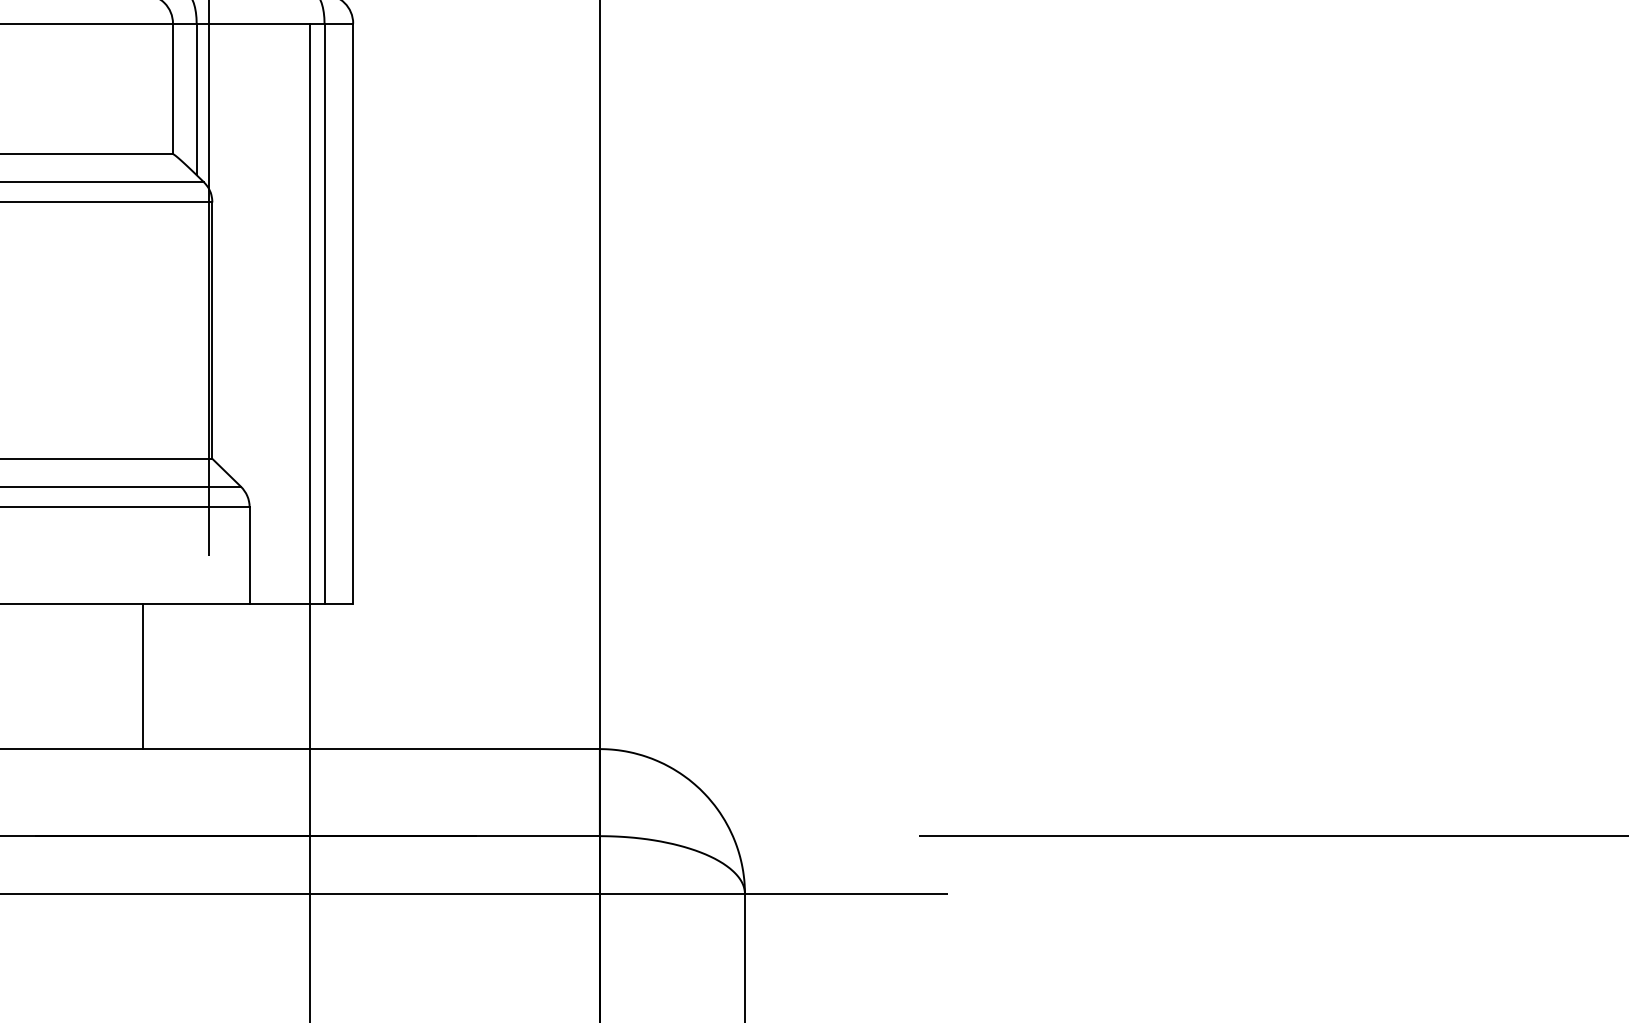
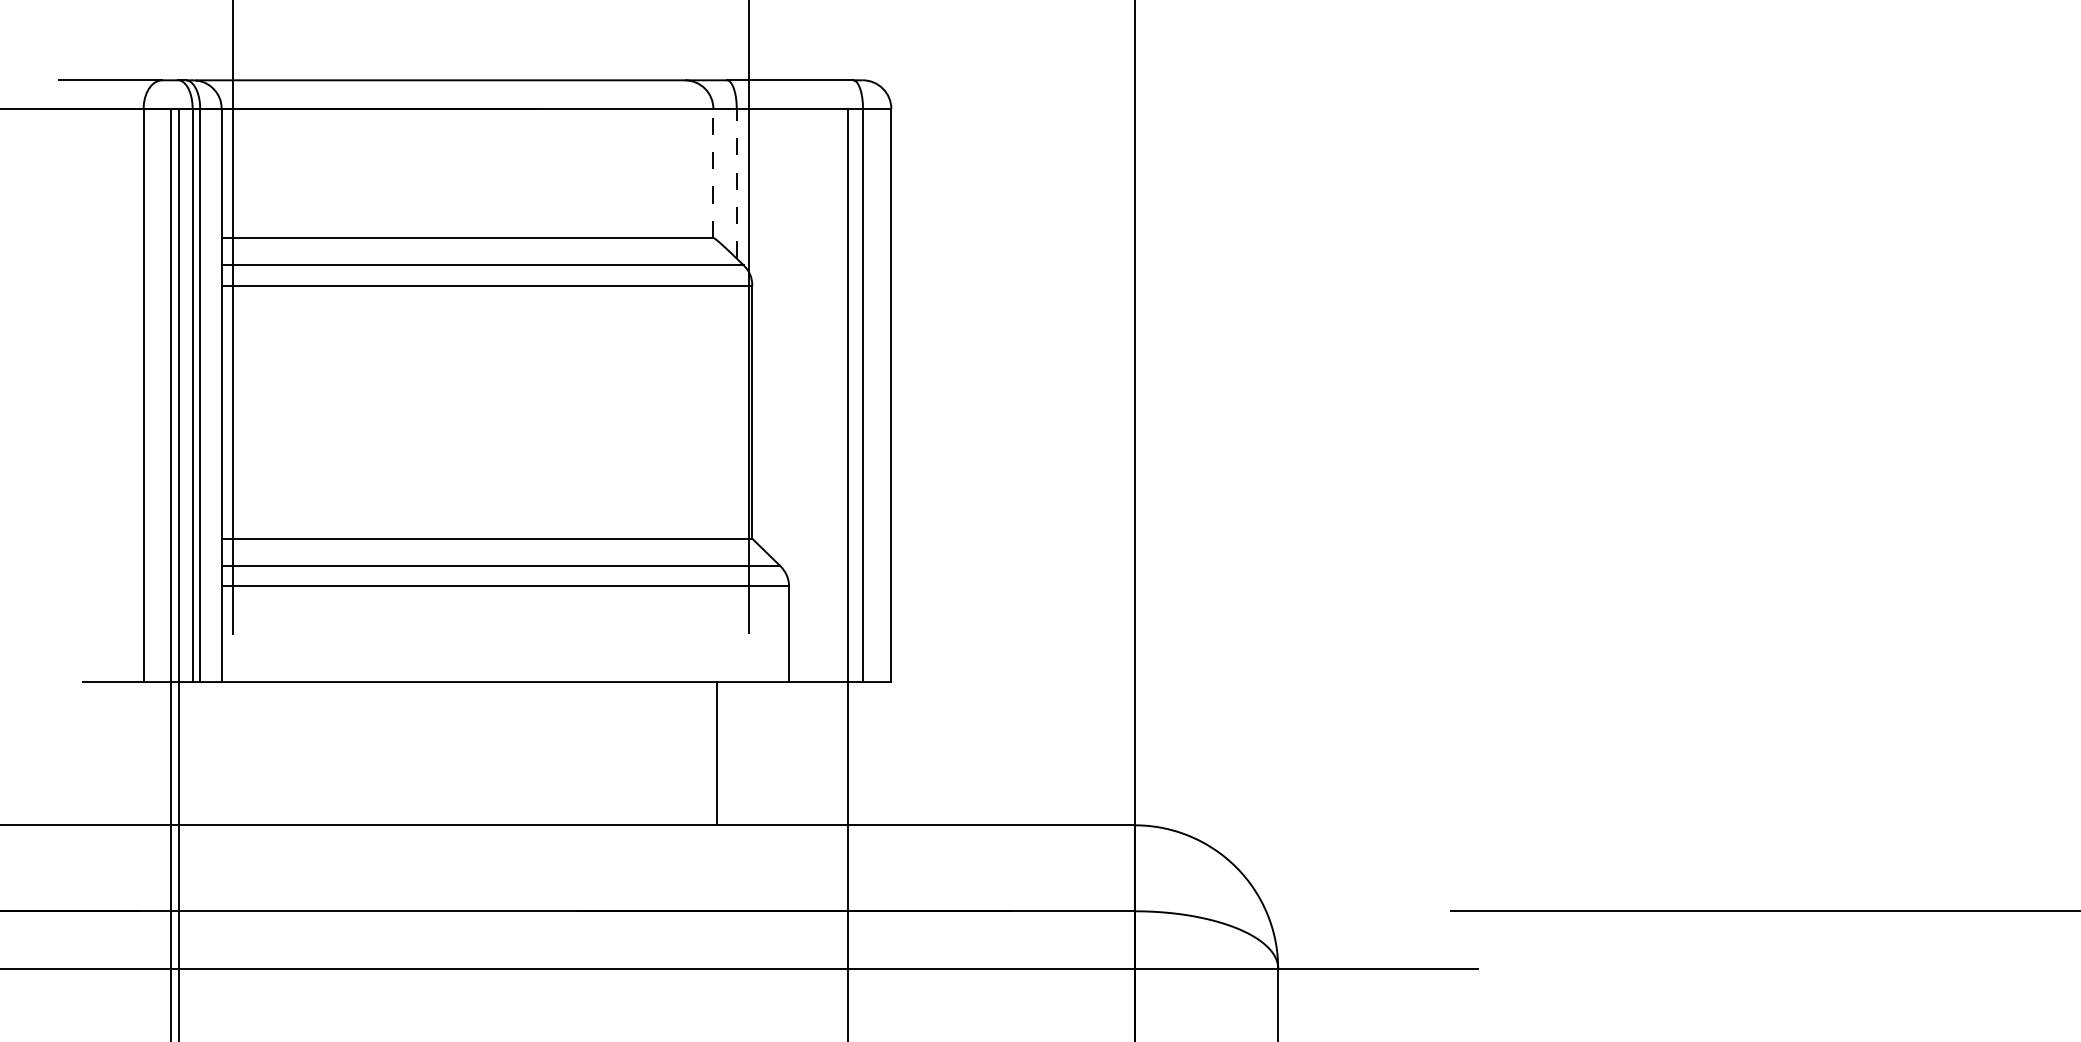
line: (173, 87) -> (713, 172), solid -> dashed
line: (196, 99) -> (736, 183), solid -> dashed
line: (142, 676) -> (716, 753), moved

